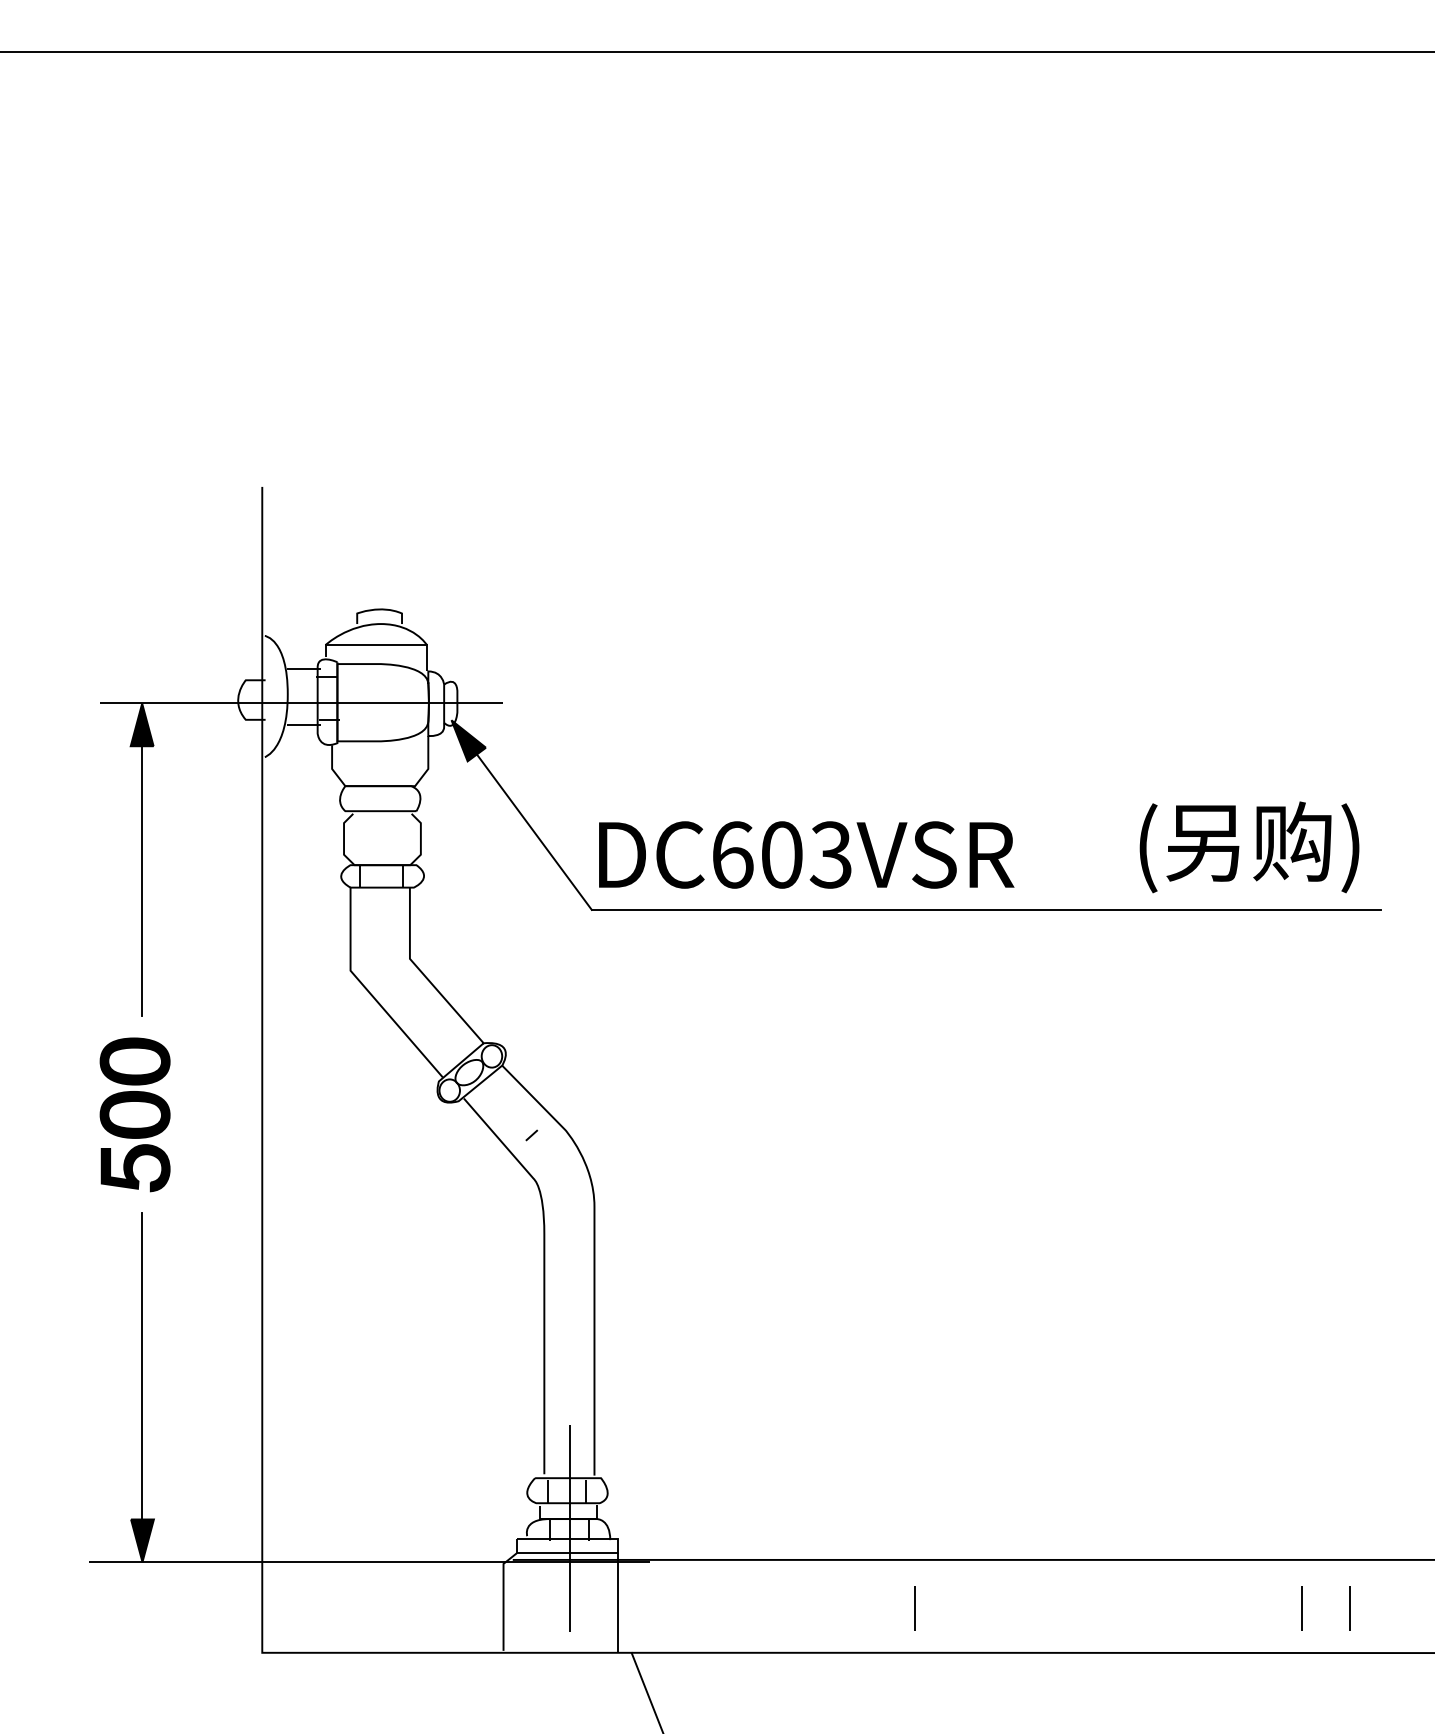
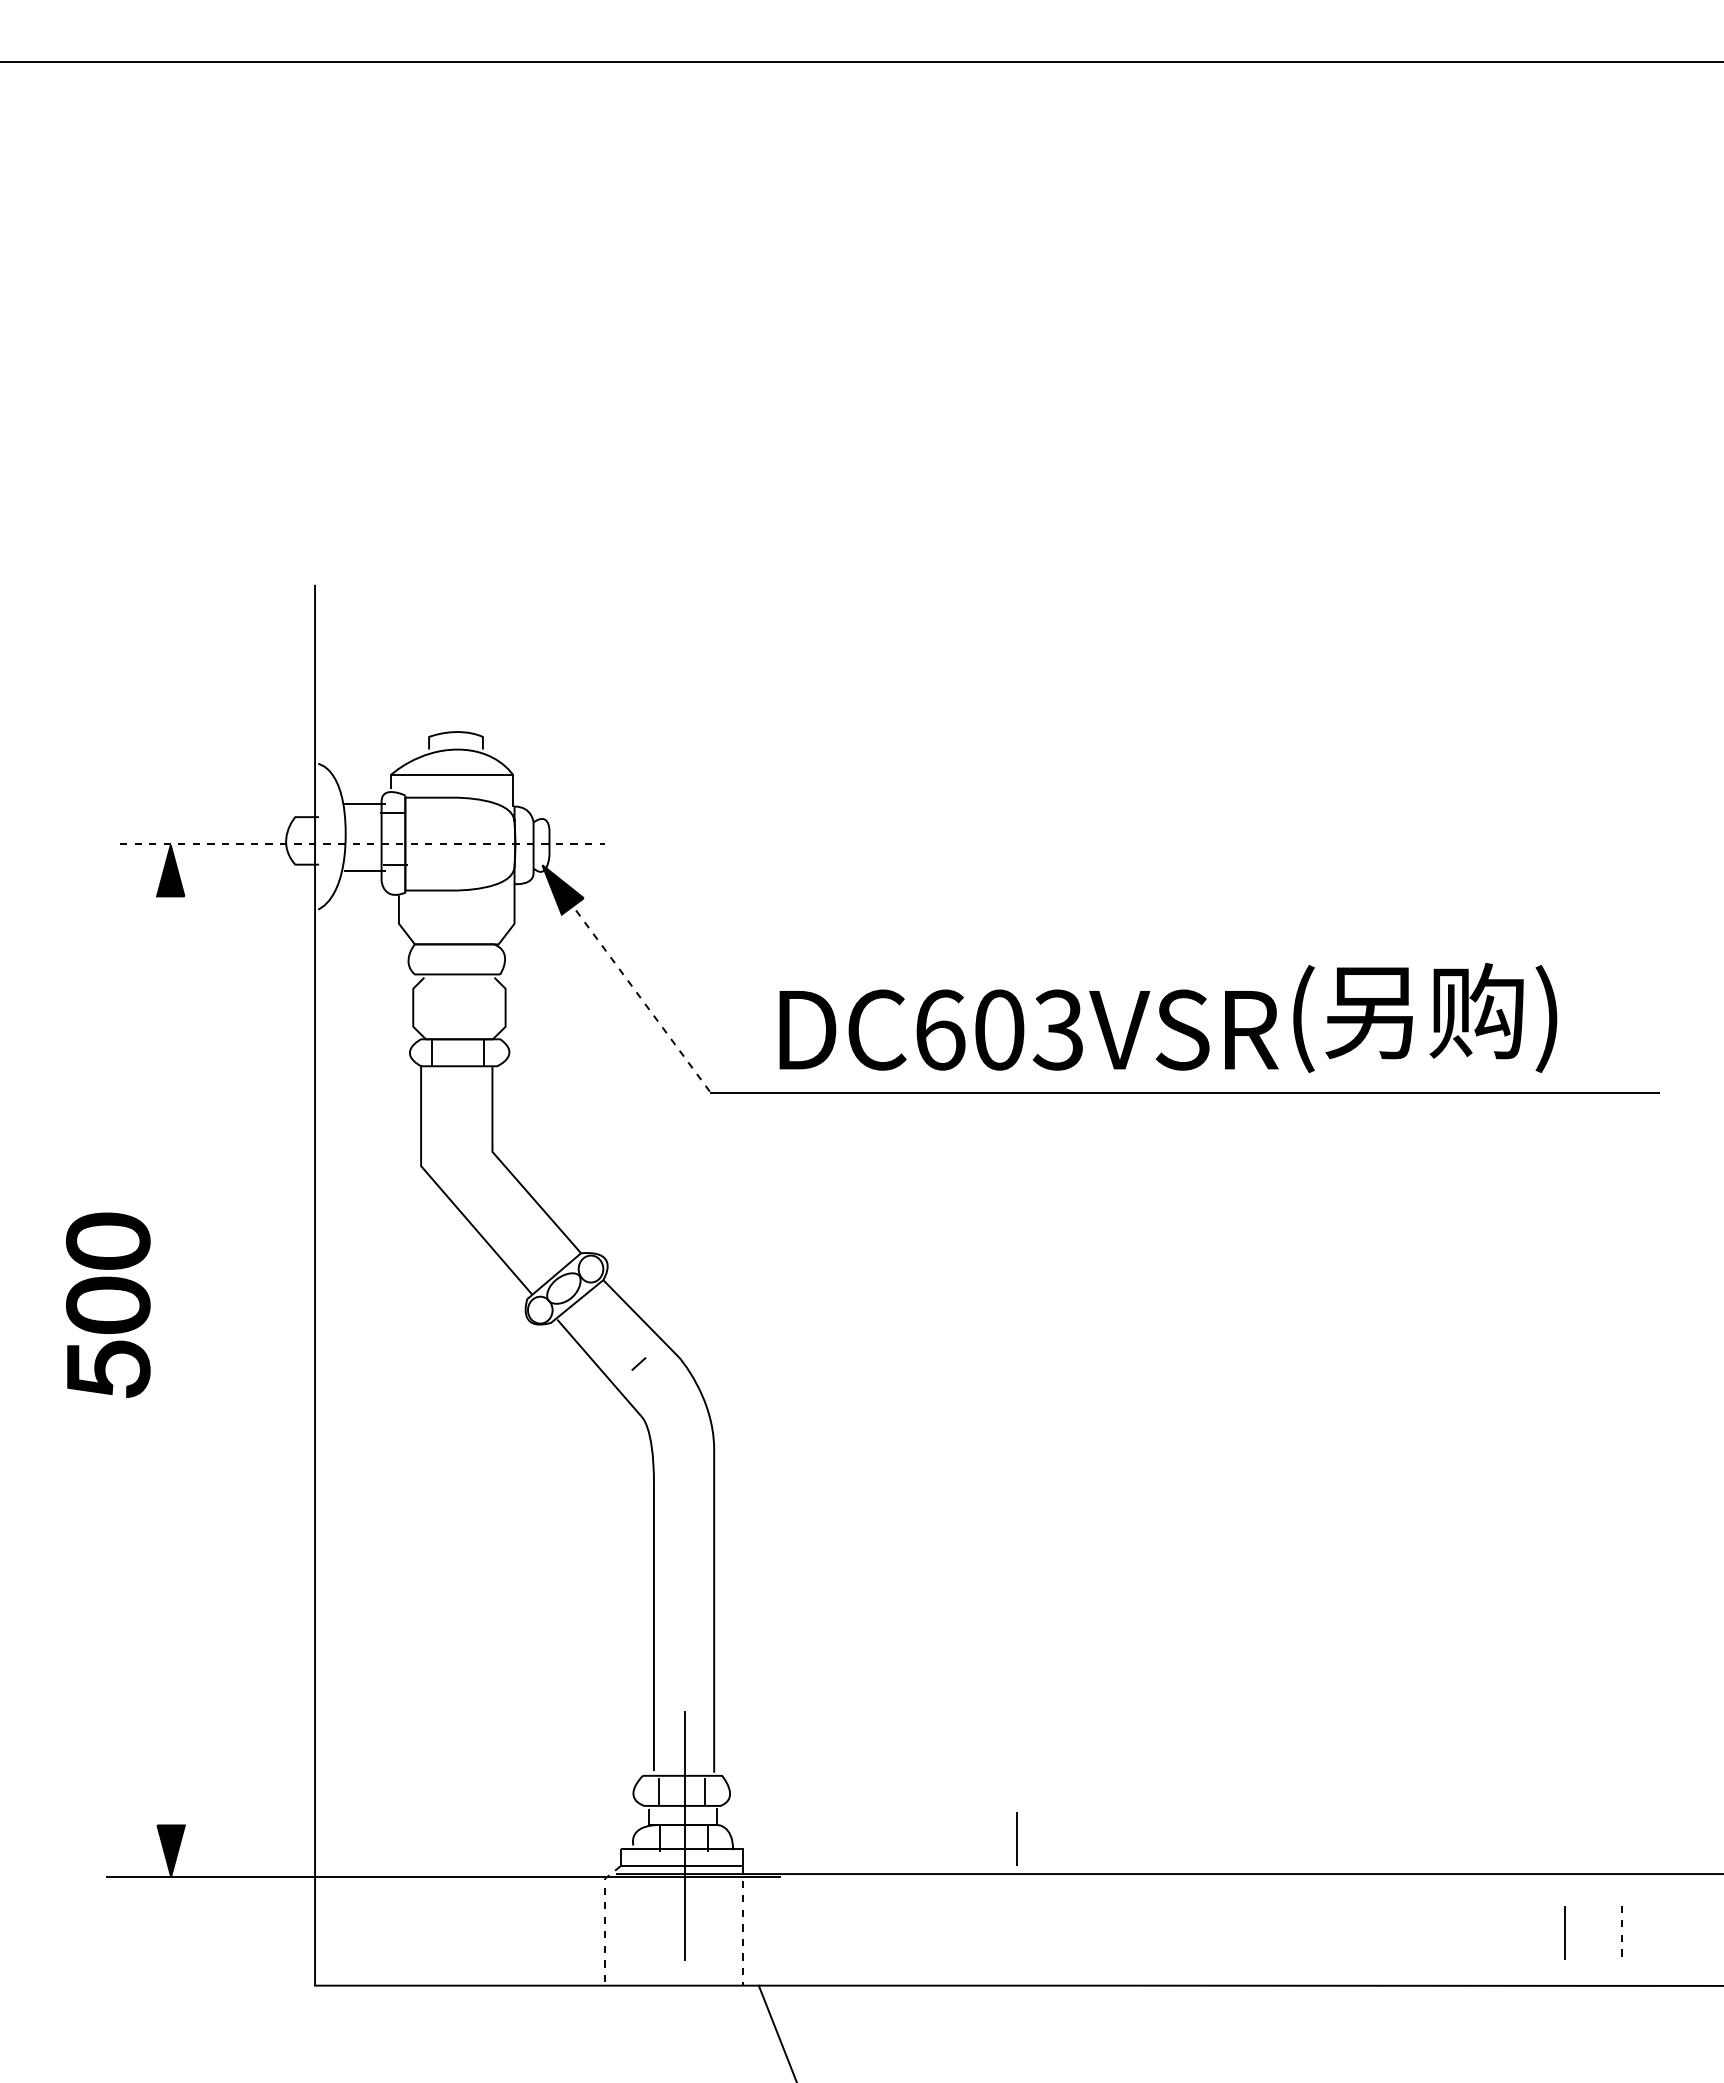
line: (301, 703) -> (362, 844), solid -> dashed
line: (532, 828) -> (639, 995), solid -> dashed
text: (1249, 847) -> (1425, 1017), moved
text: (806, 854) -> (1028, 1029), moved
line: (141, 876) -> (170, 1053), removed
part: (135, 1114) -> (108, 1304), moved
line: (141, 1369) -> (170, 1645), removed
line: (503, 1598) -> (604, 1920), solid -> dashed
line: (618, 1602) -> (742, 1925), solid -> dashed
line: (914, 1608) -> (1016, 1838), moved
line: (1349, 1608) -> (1621, 1932), solid -> dashed

